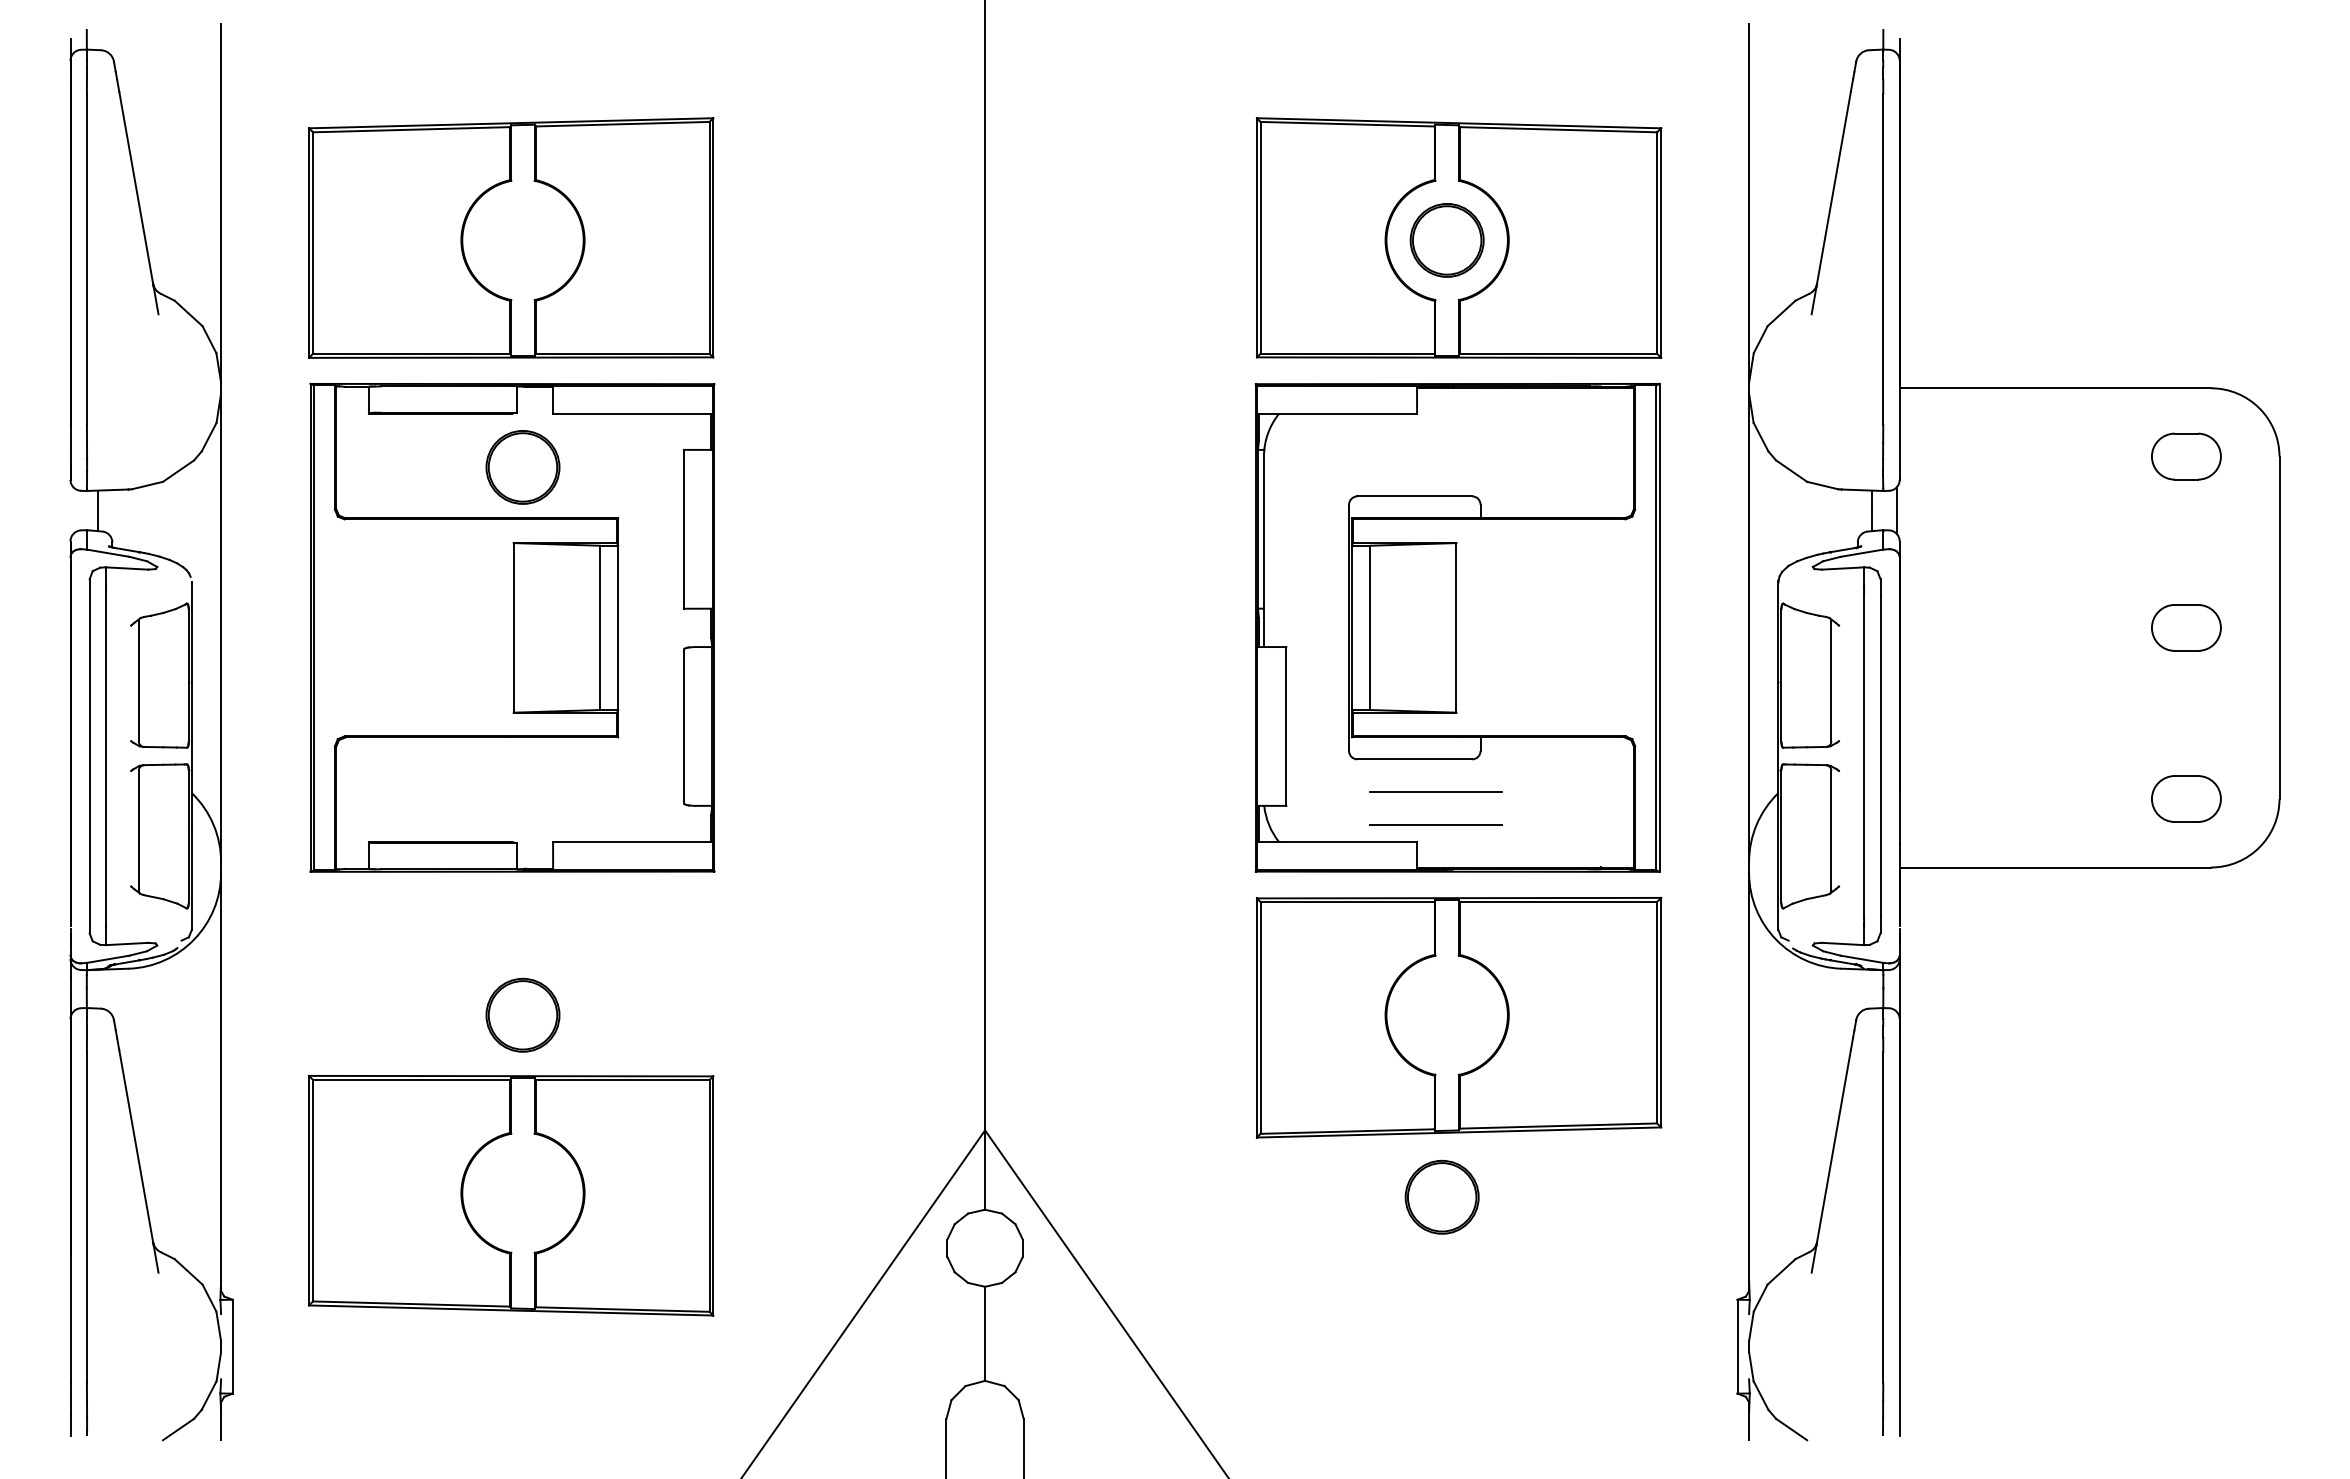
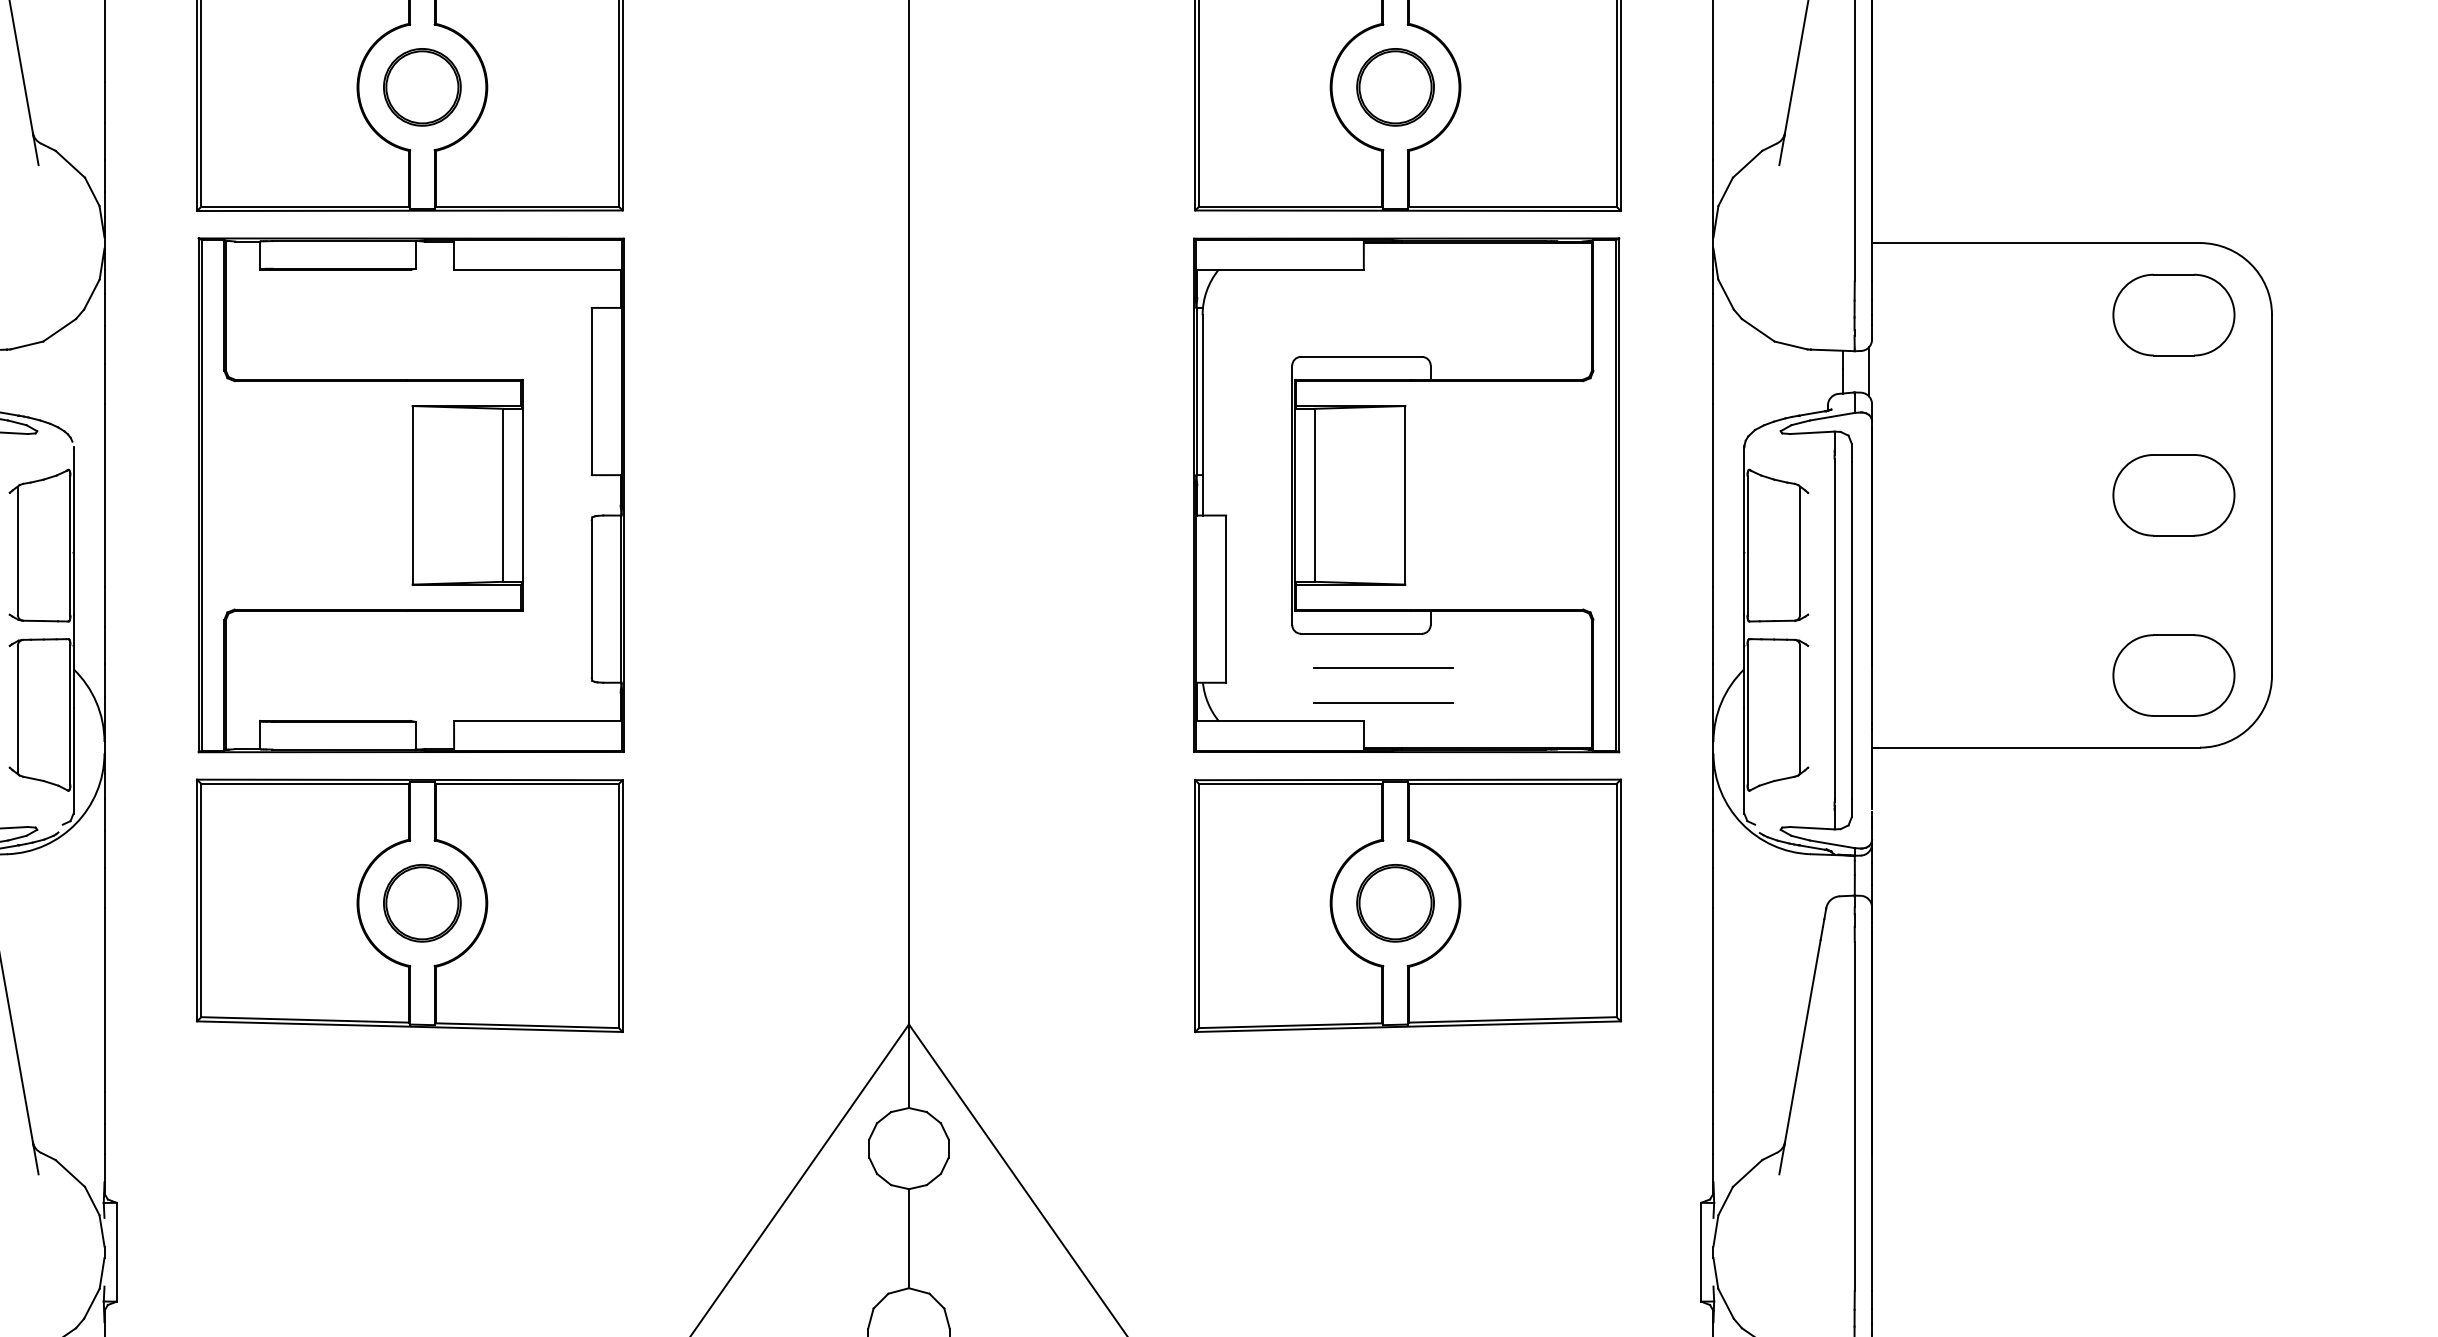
part: (2186, 456) -> (2174, 314), size x1.67
part: (522, 467) -> (421, 87), moved
part: (2186, 627) -> (2174, 494), size x1.67
part: (2186, 798) -> (2174, 674), size x1.67
part: (510, 1195) -> (409, 905), moved
part: (1441, 1196) -> (1394, 902), moved

